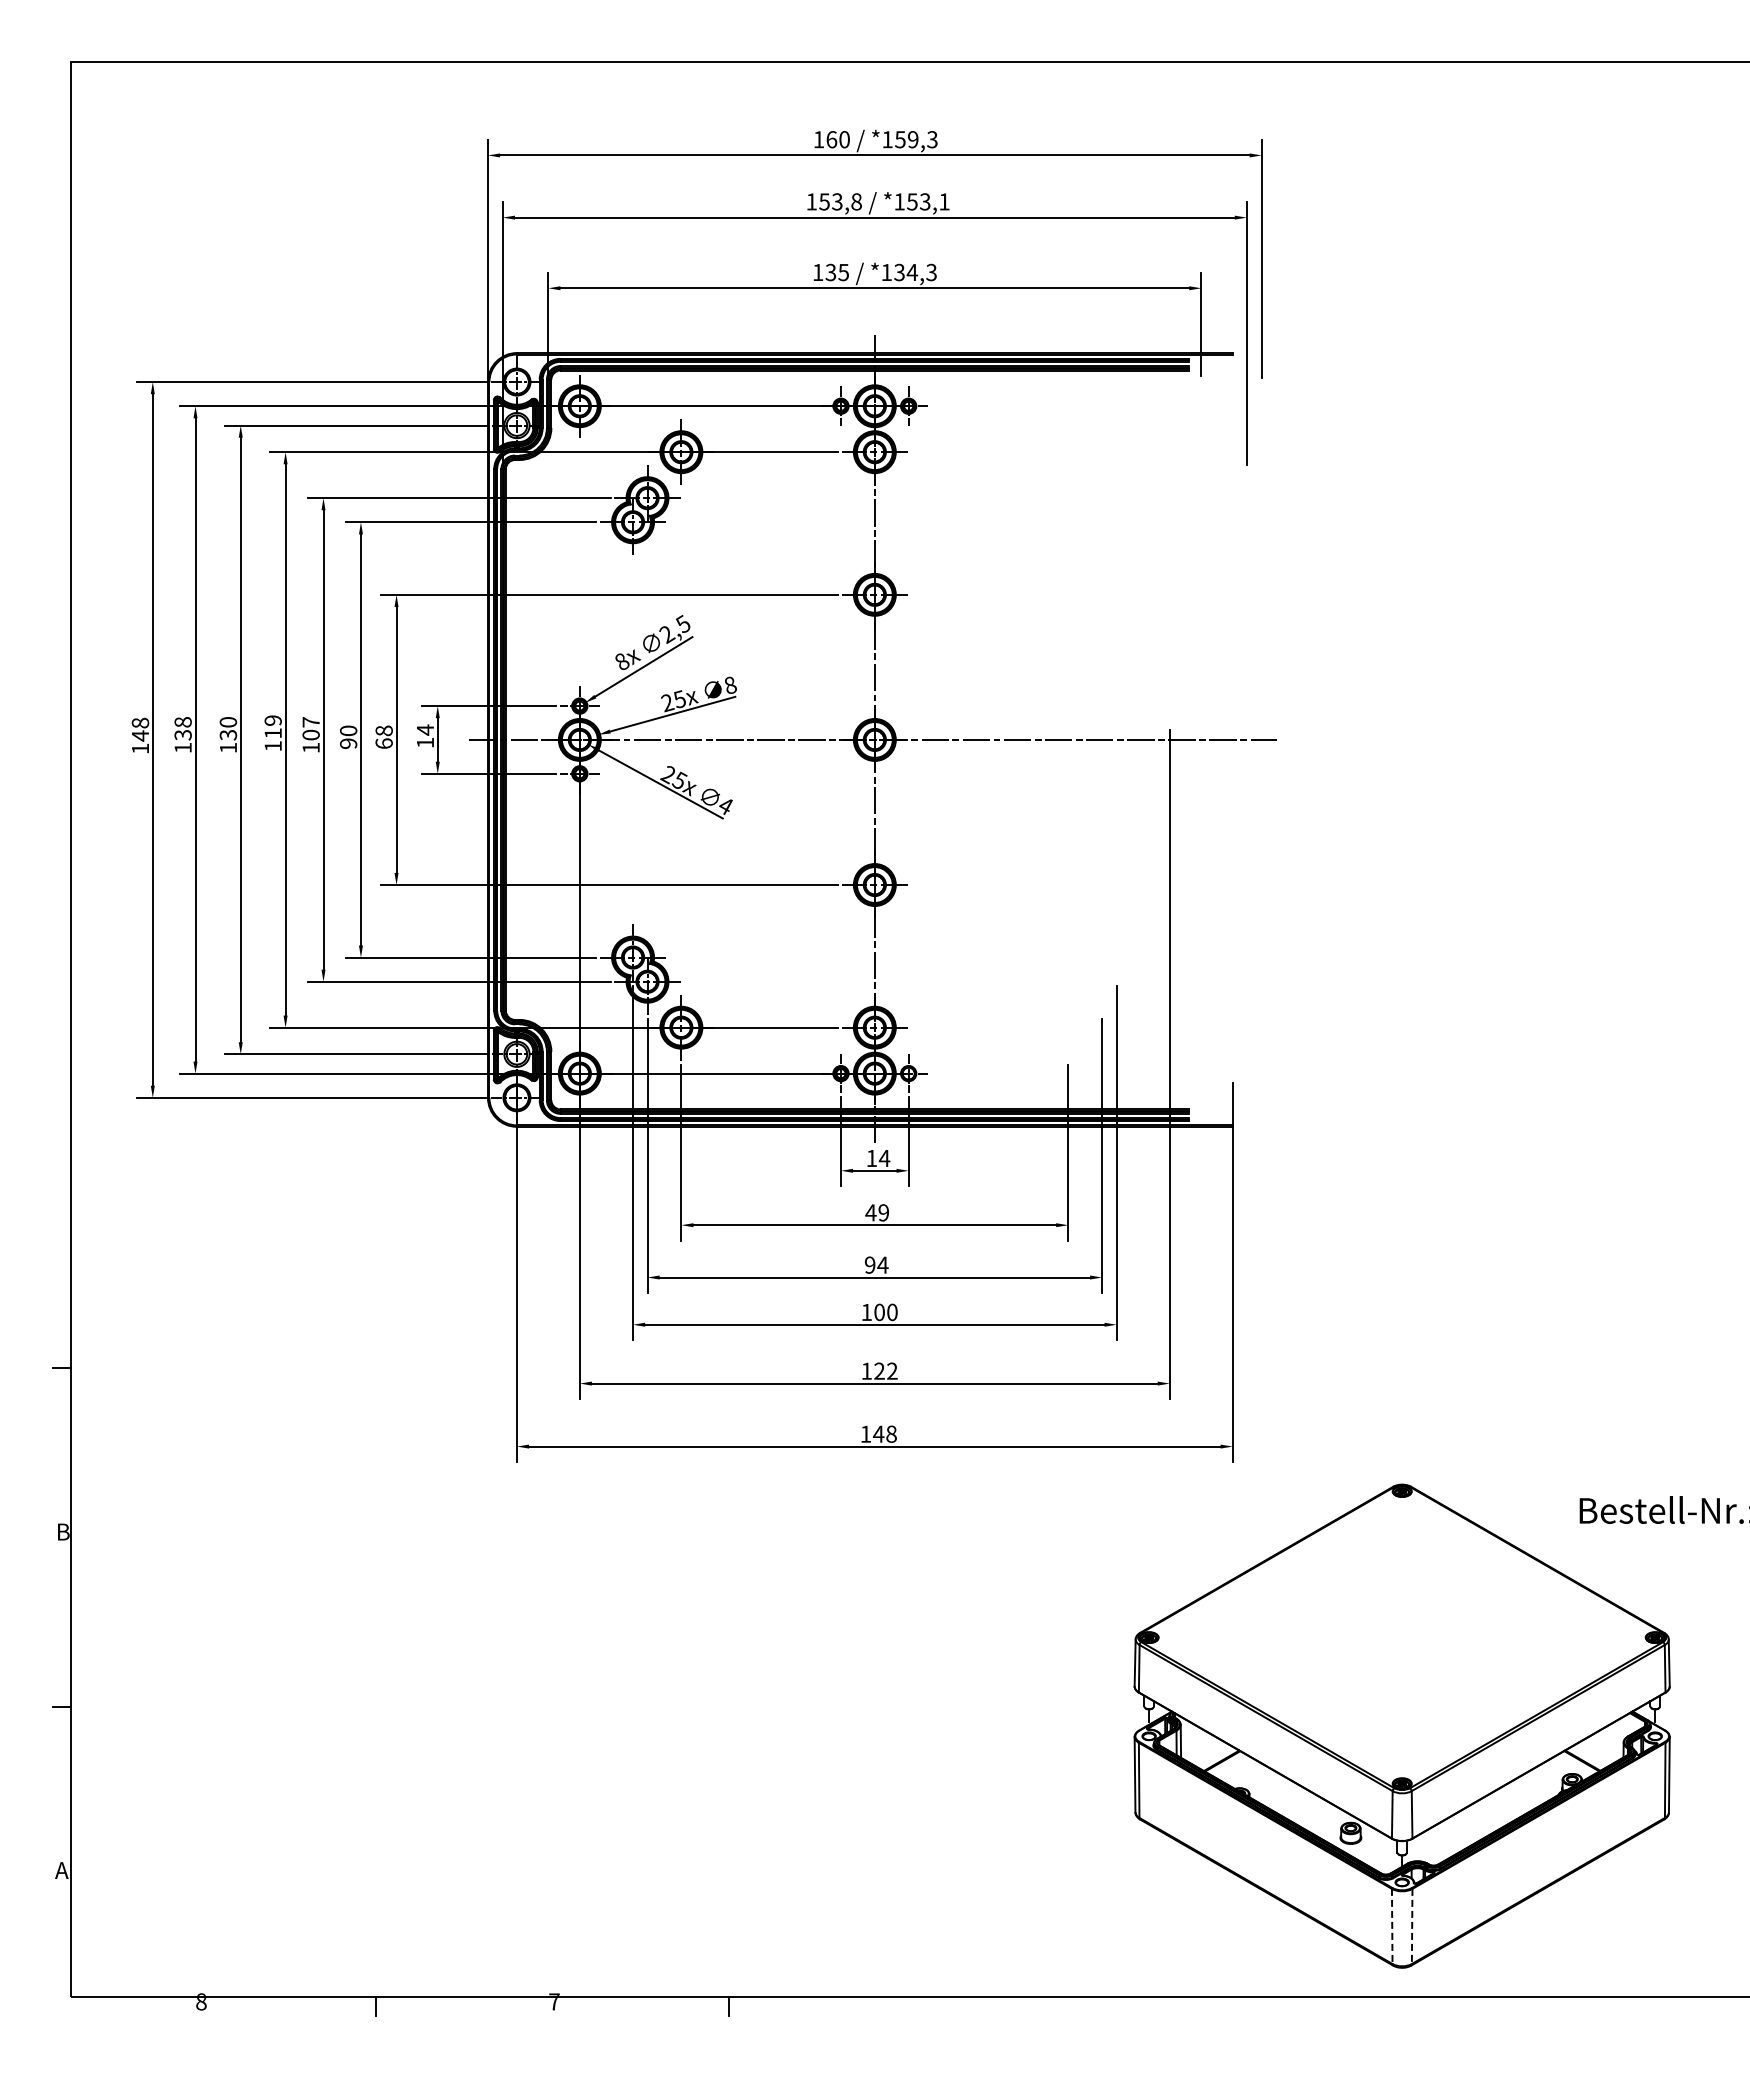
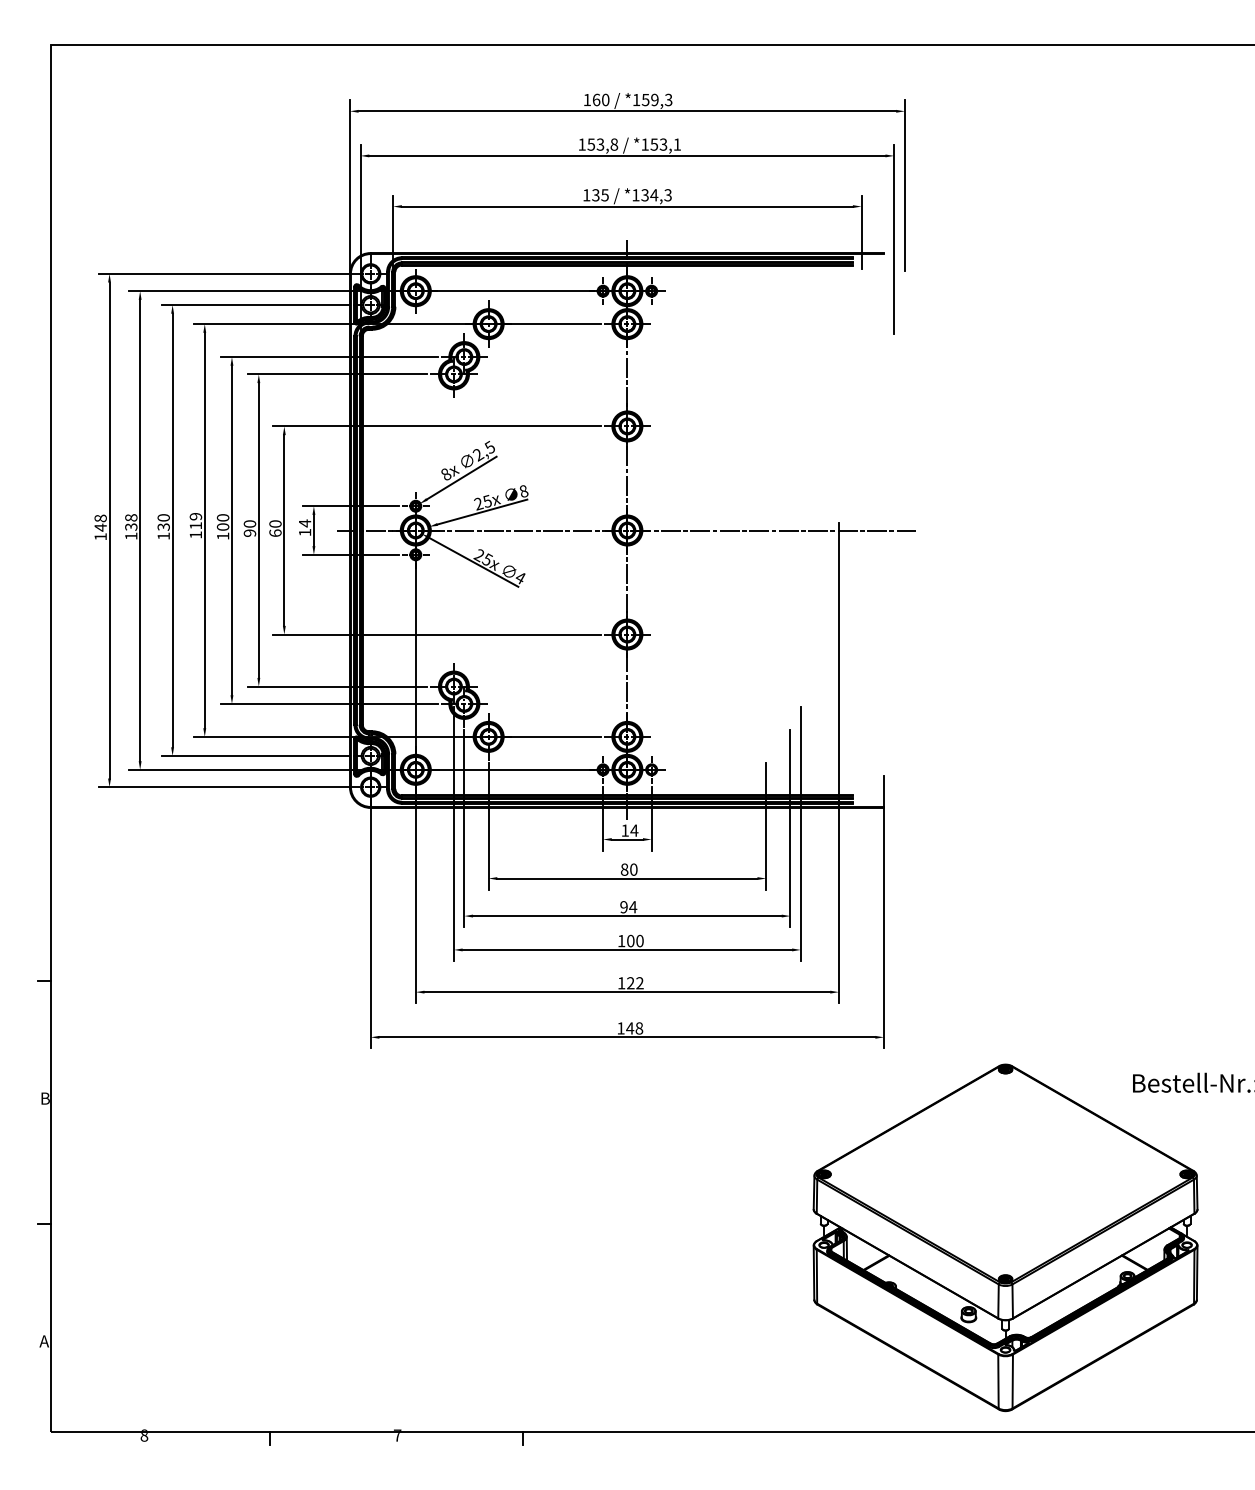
text: (310, 722) -> (222, 518), 107 -> 100
text: (384, 730) -> (275, 523), 68 -> 60
text: (877, 1212) -> (629, 869), 49 -> 80
line: (1392, 1926) -> (998, 1381), dashed -> solid
line: (1412, 1926) -> (1012, 1381), dashed -> solid

